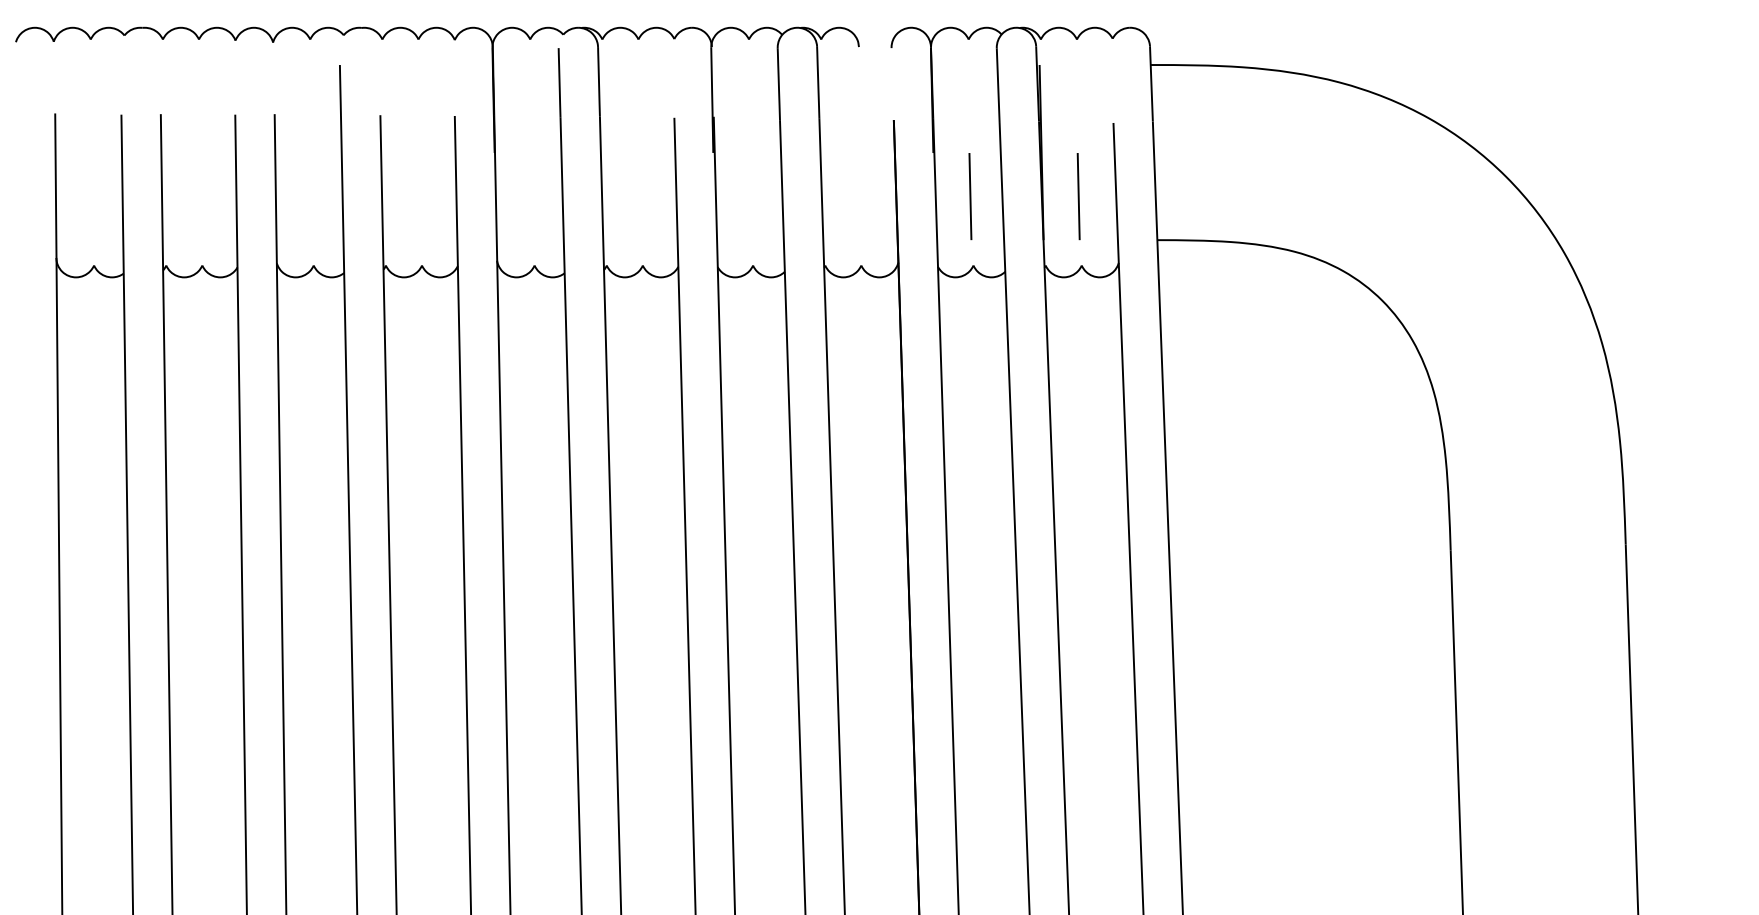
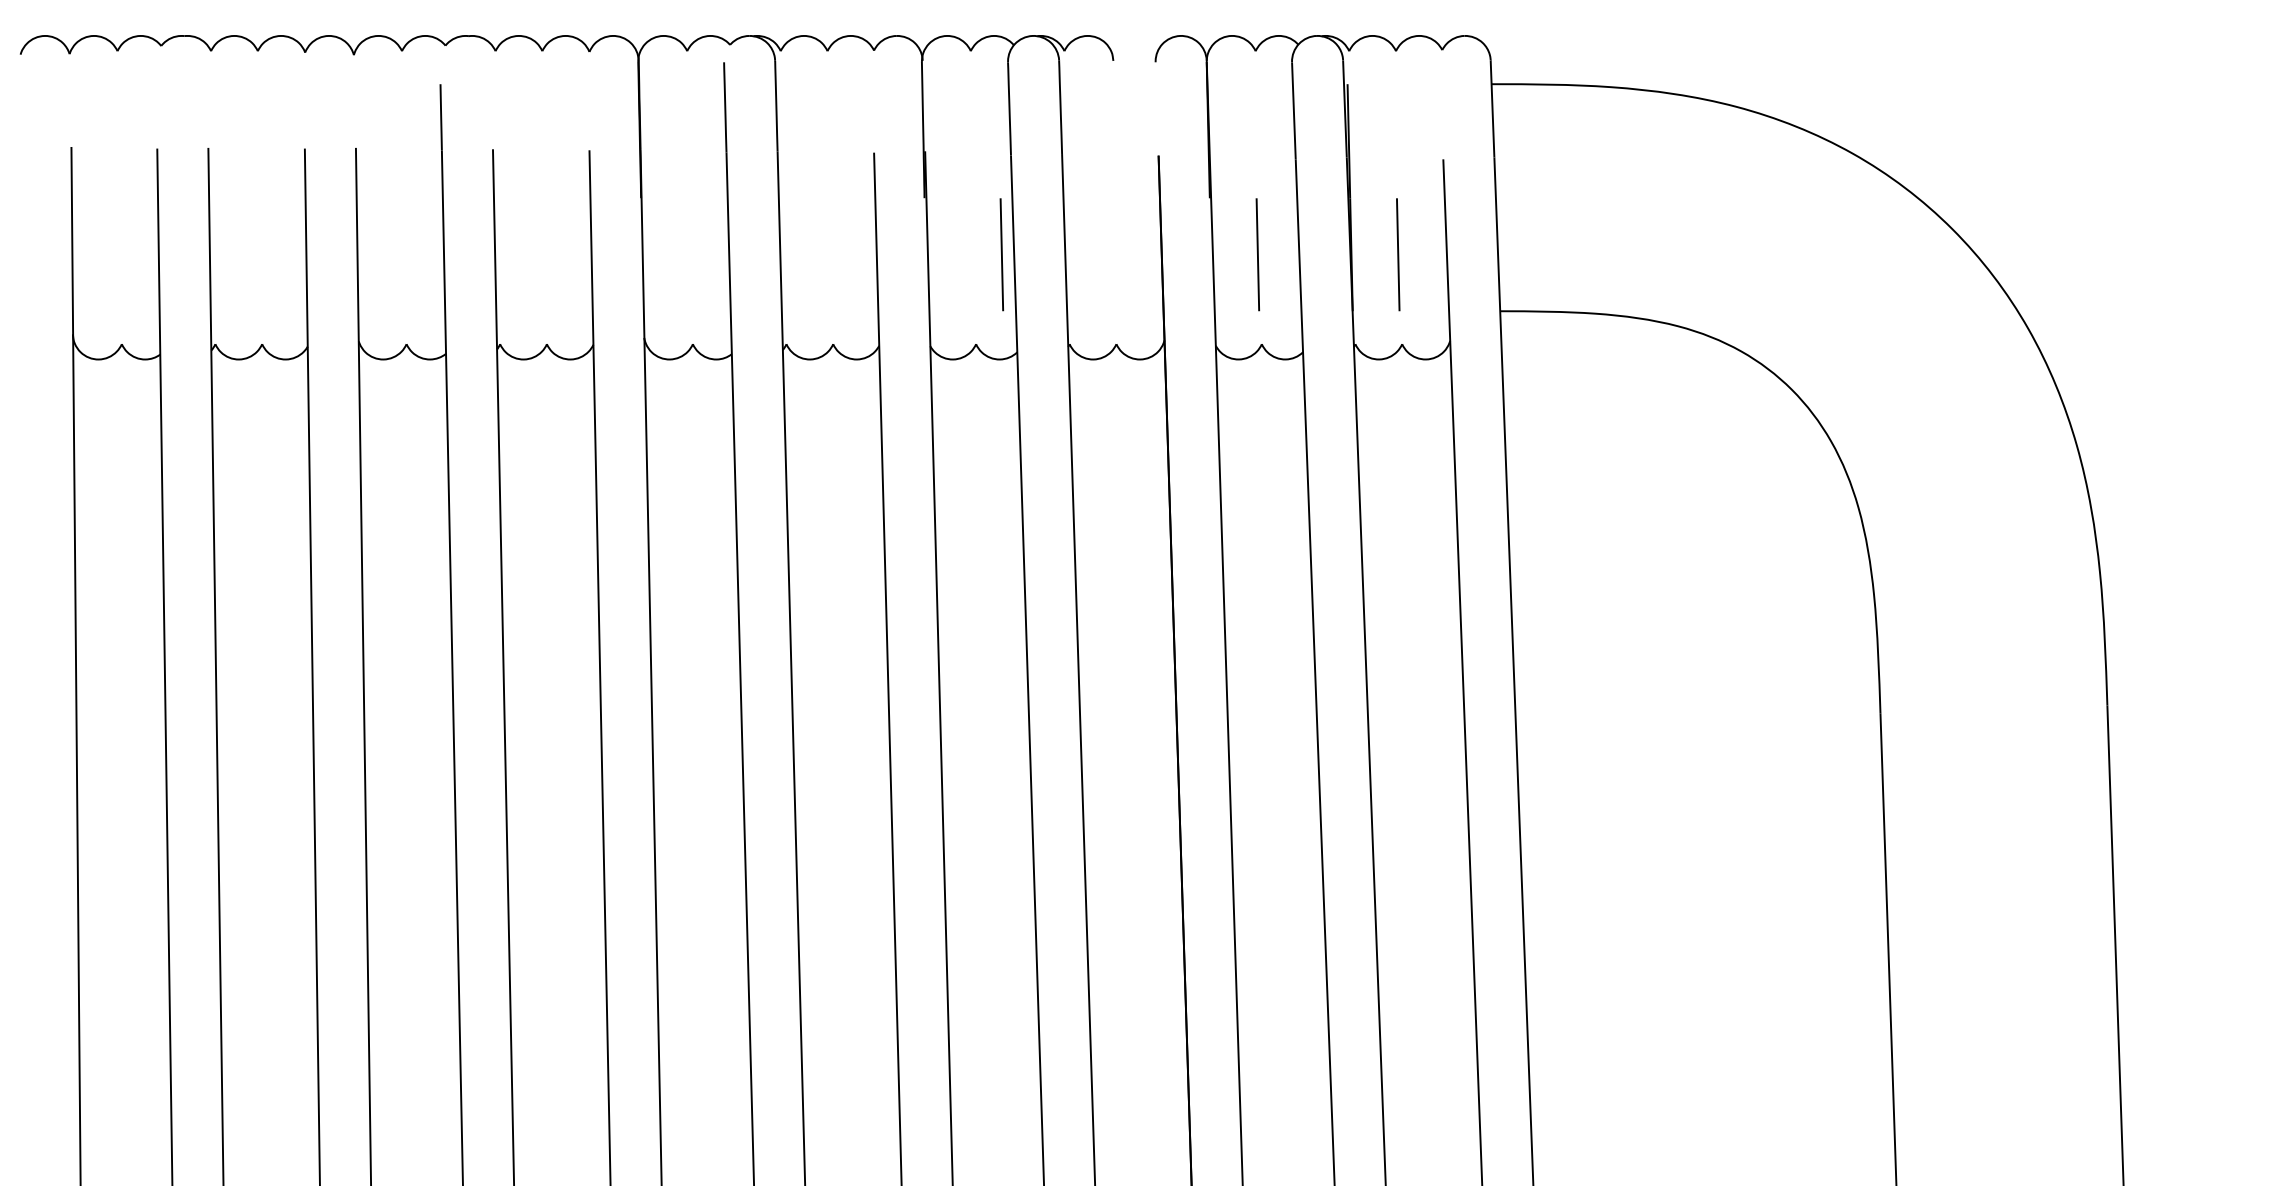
line: (772, 196) -> (1001, 254), added

